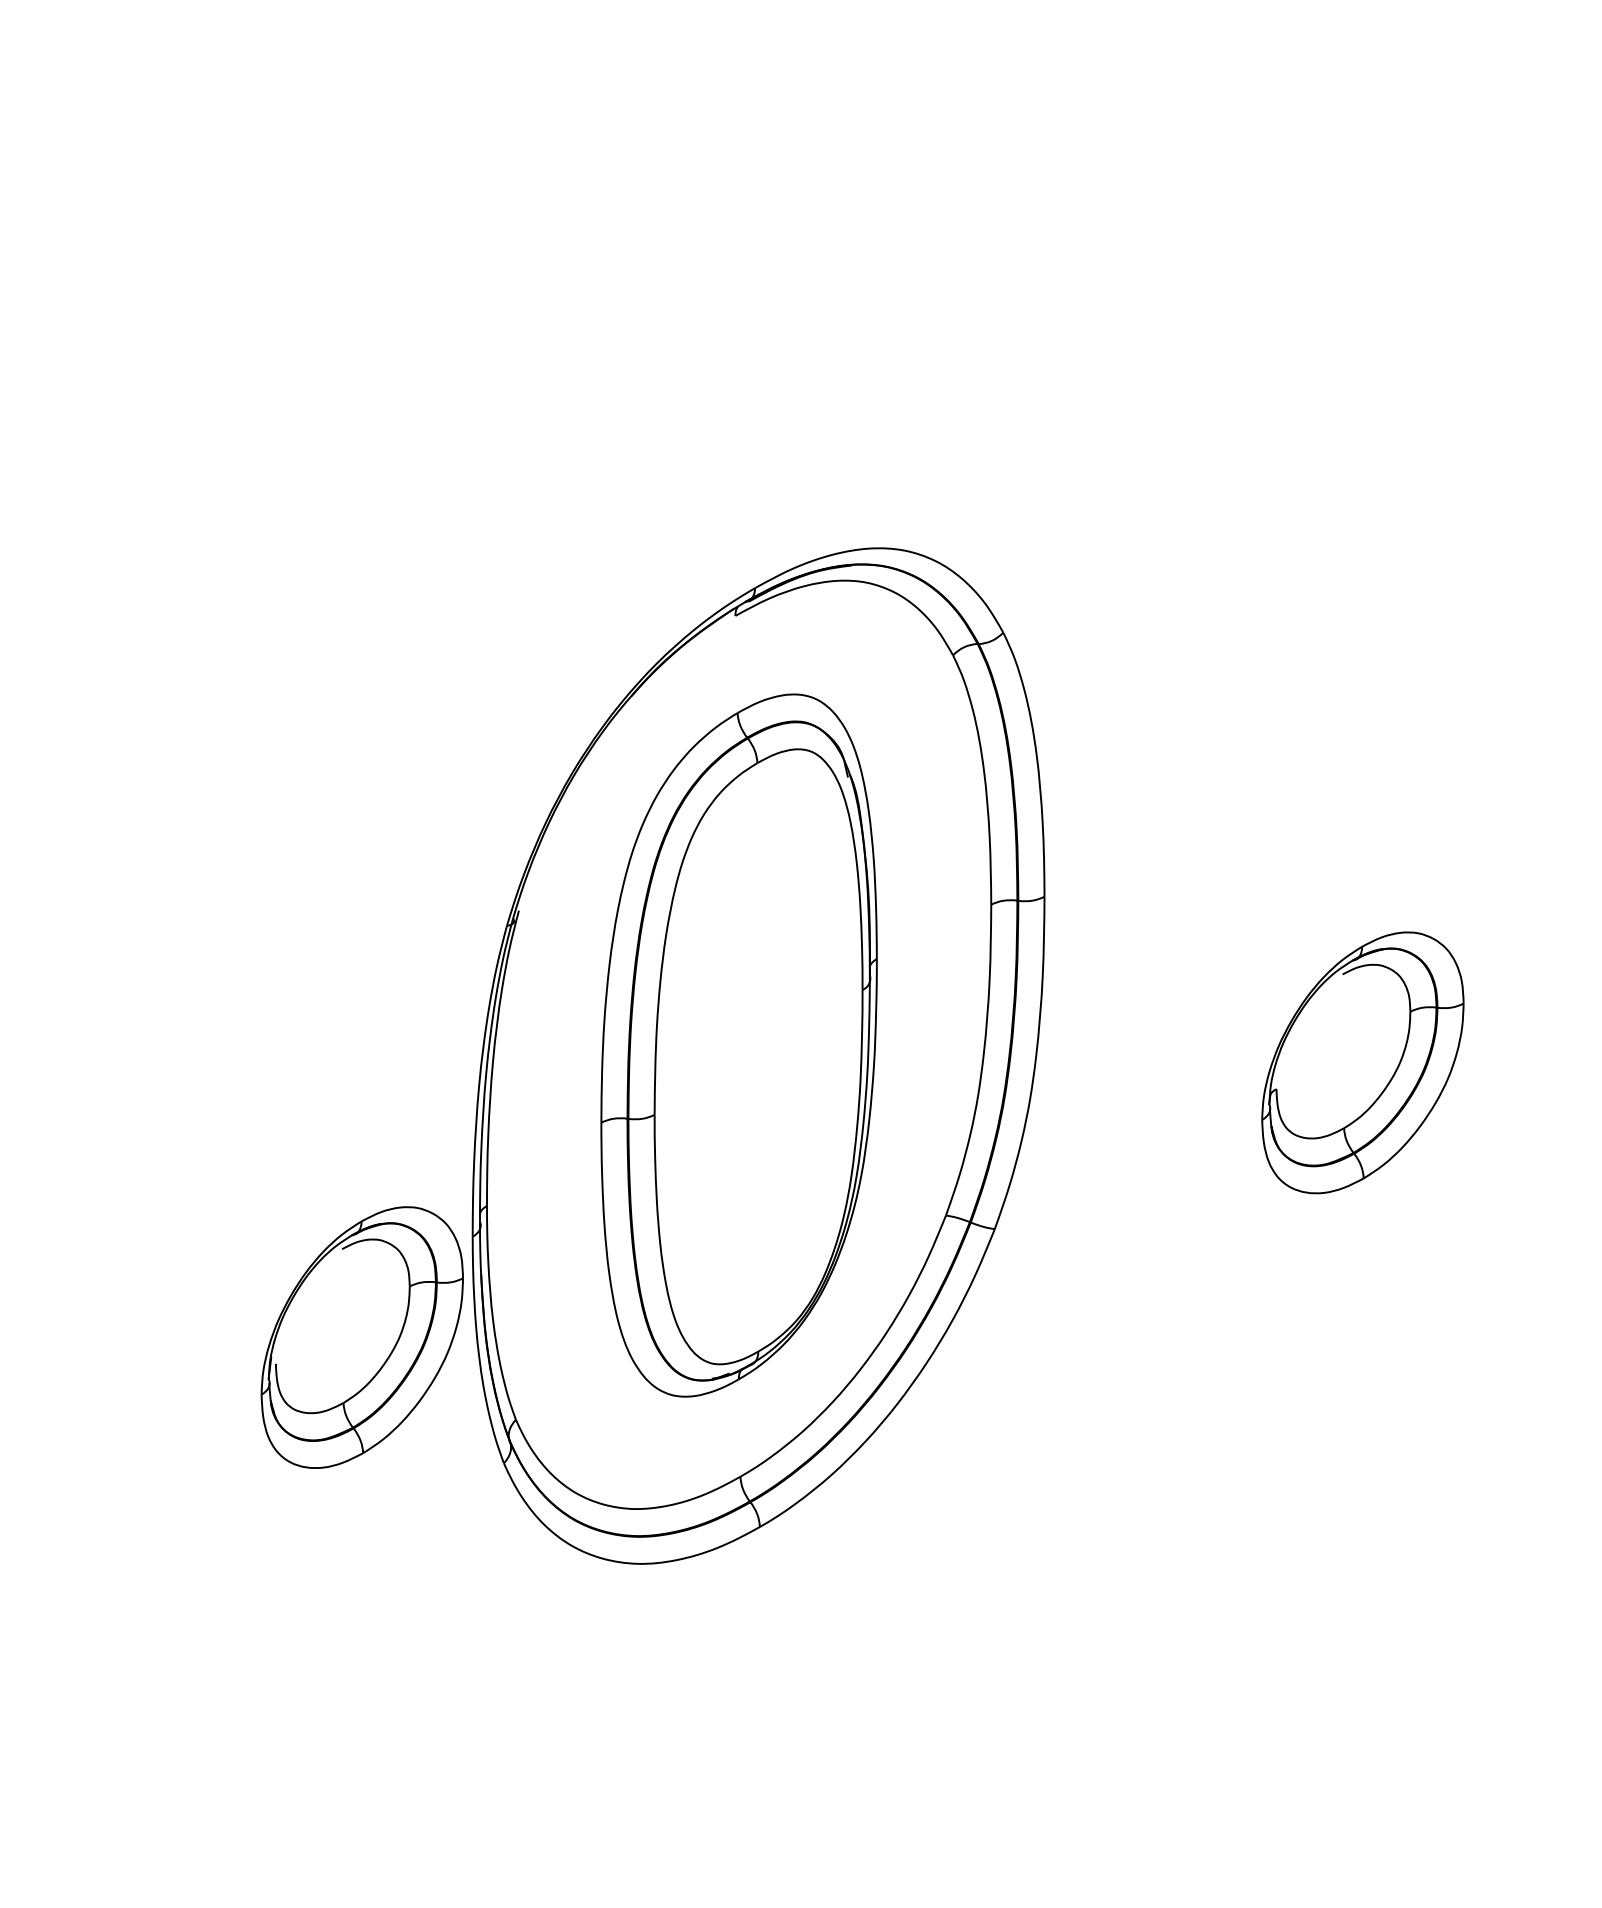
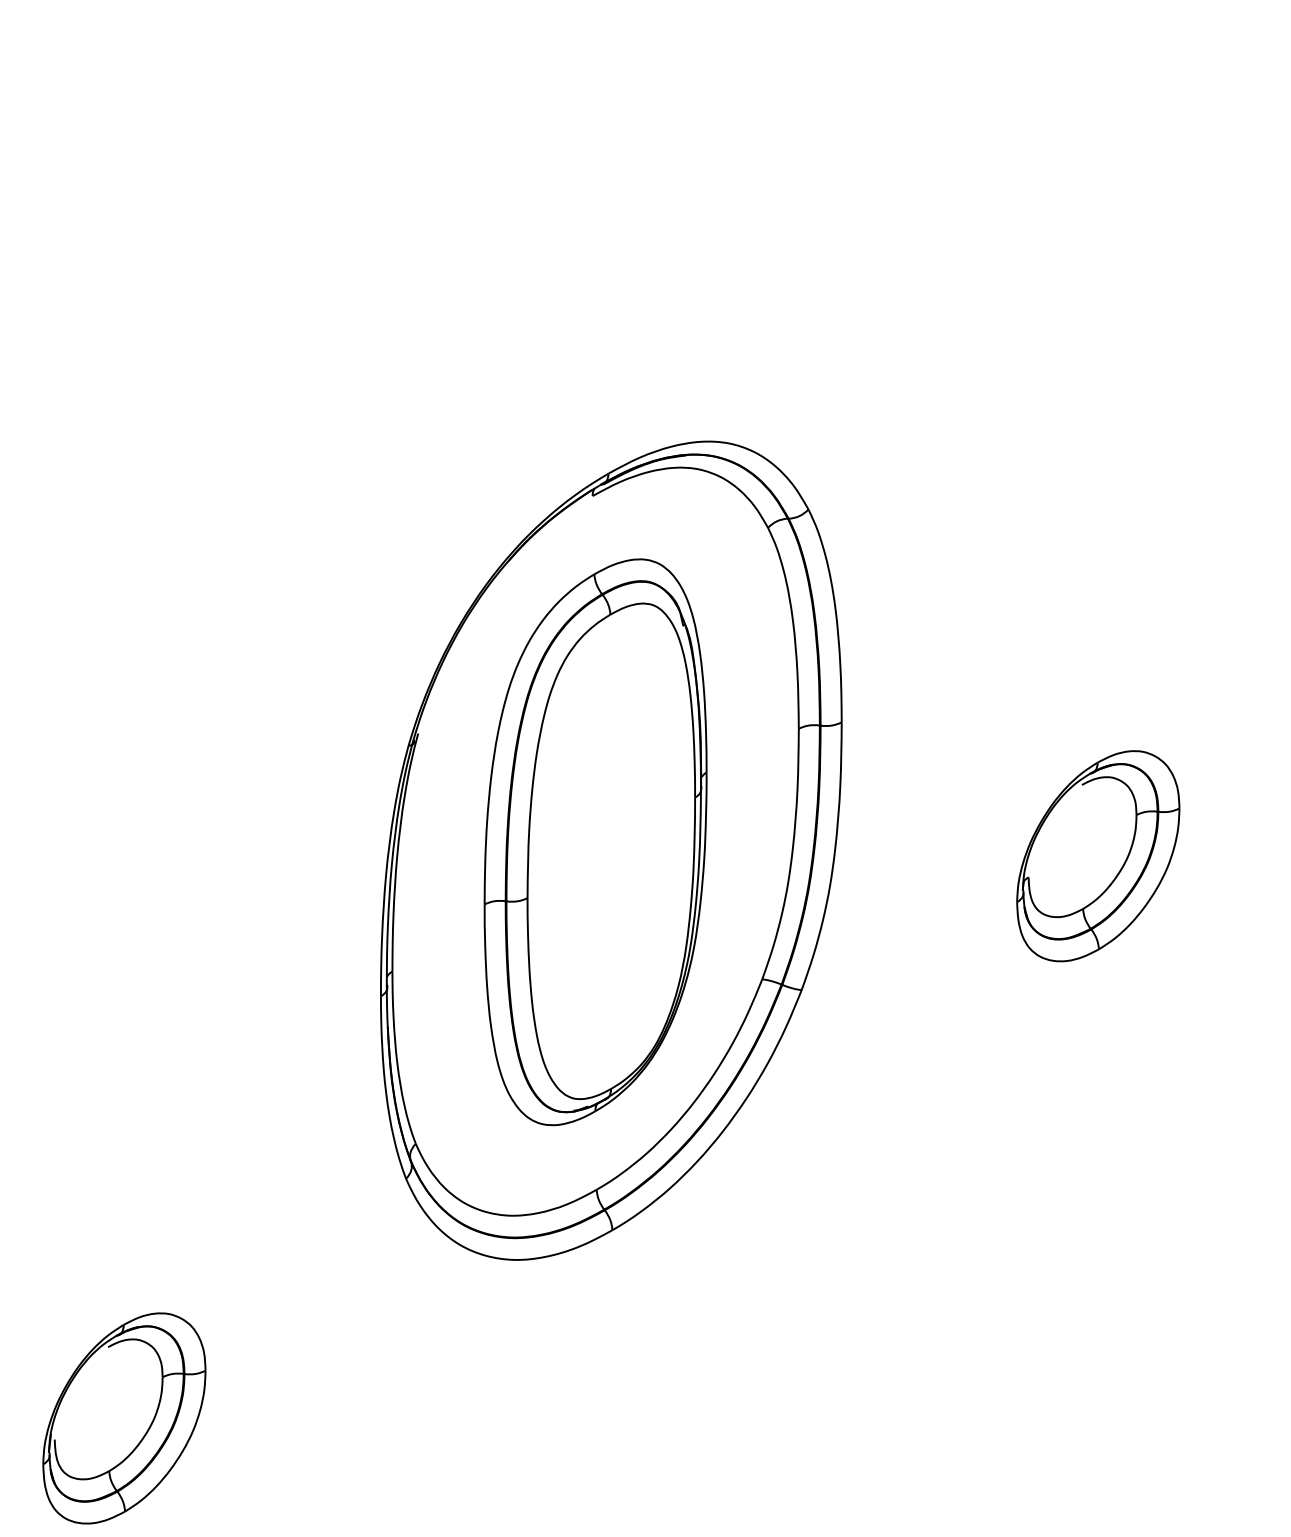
part: (361, 1337) -> (123, 1418), moved

